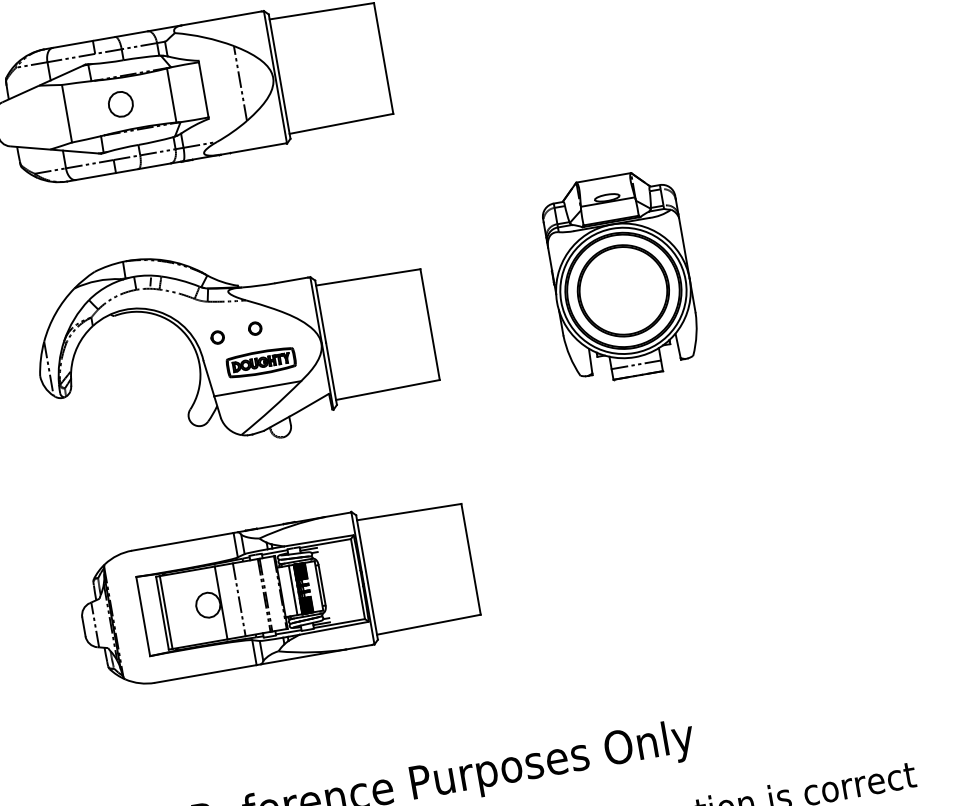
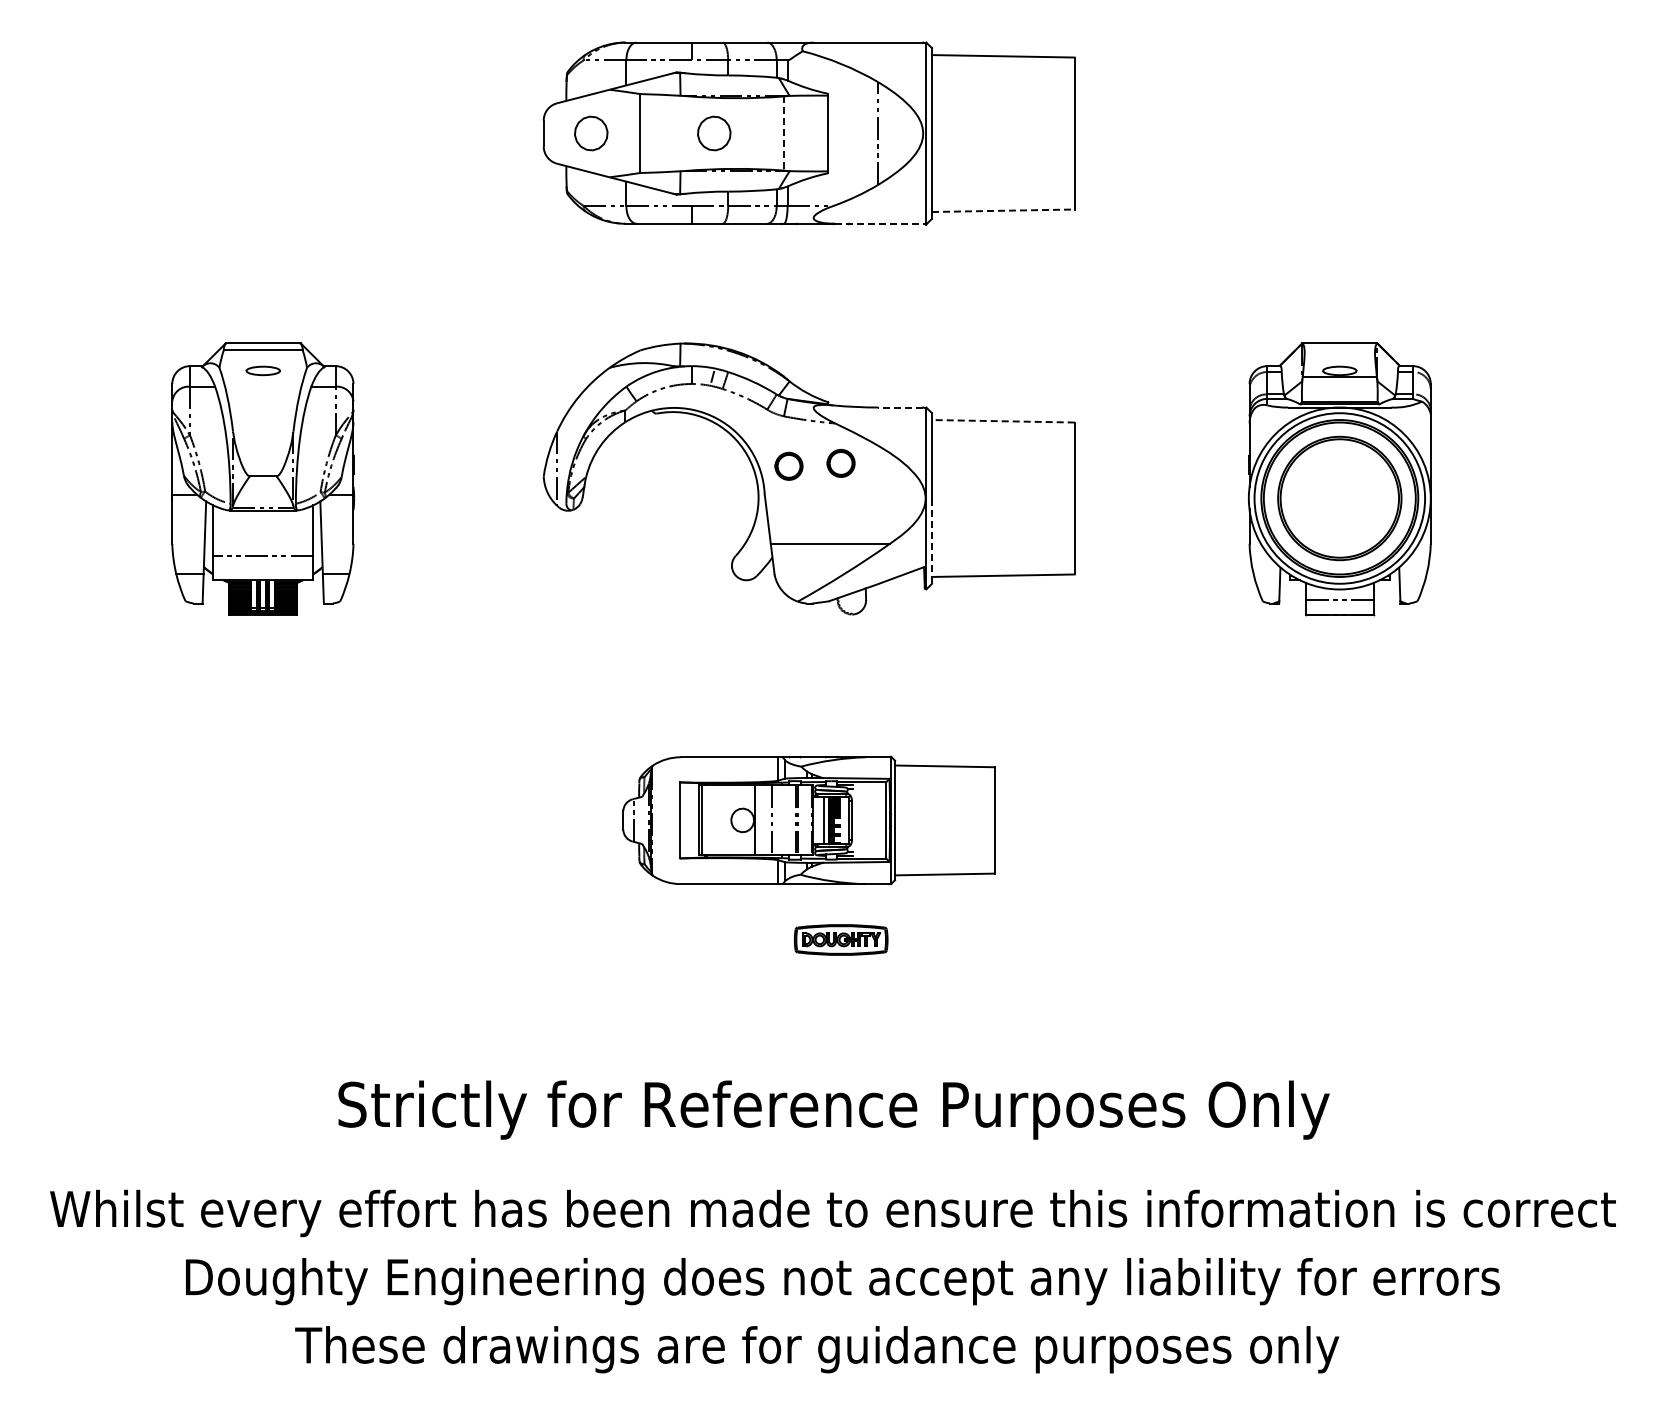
line: (172, 96) -> (784, 134), solid -> dashed
part: (31, 119) -> (591, 133), added
line: (341, 123) -> (1003, 210), solid -> dashed
line: (254, 148) -> (881, 223), solid -> dashed
line: (367, 277) -> (1002, 421), solid -> dashed
line: (291, 280) -> (900, 407), solid -> dashed
part: (254, 328) -> (840, 462), size x1.6
part: (217, 337) -> (788, 466), size x1.6
part: (261, 362) -> (841, 939), moved
line: (331, 374) -> (932, 541), solid -> dashed
part: (276, 593) -> (808, 820), size x0.7

